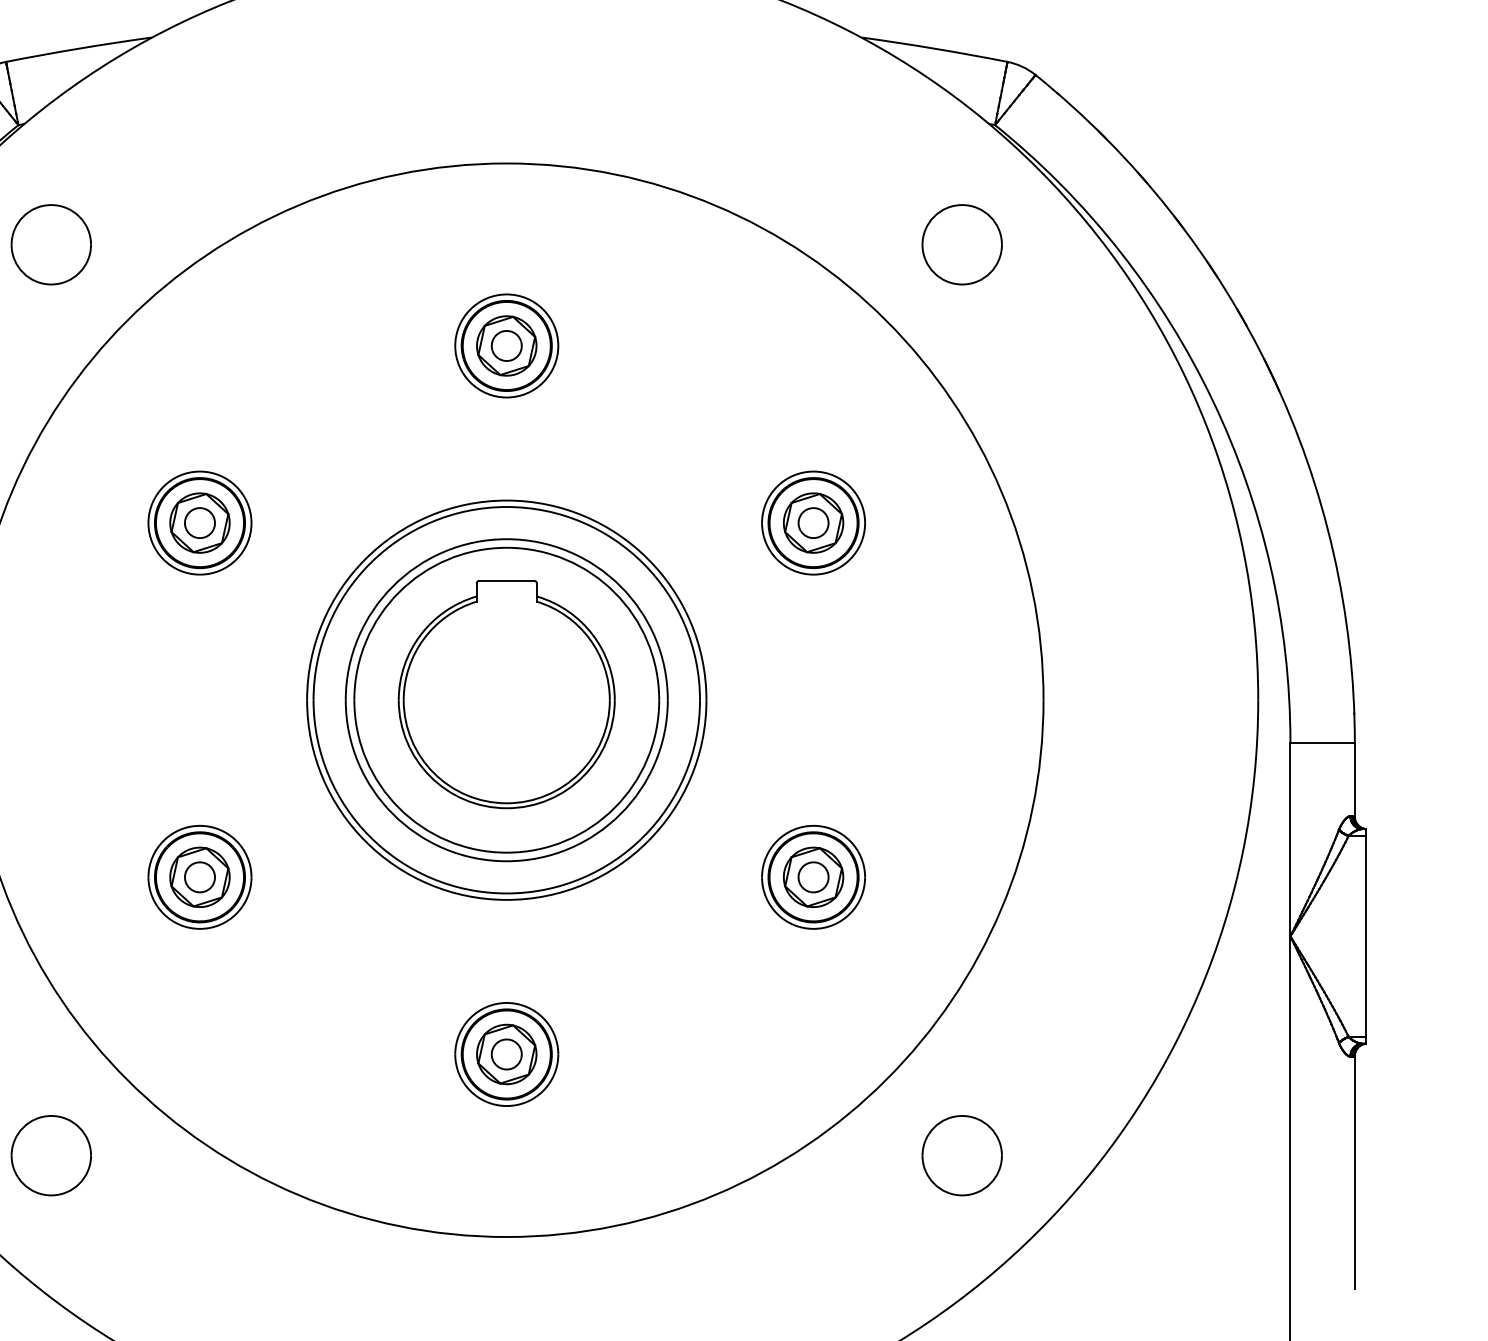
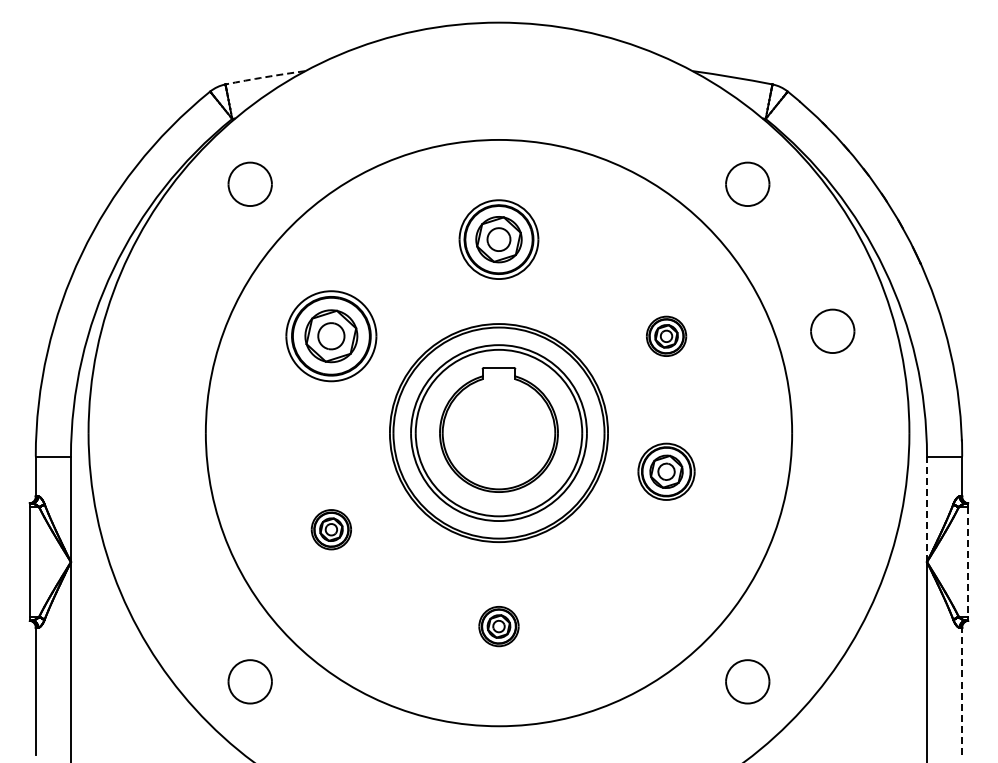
arc: (79, 49) -> (265, 77), solid -> dashed
part: (505, 345) -> (498, 239), size x1.4
part: (1117, 512) -> (832, 330), added
part: (200, 523) -> (331, 336), size x1.6
part: (813, 523) -> (666, 336), size x0.7
line: (1291, 840) -> (927, 509), solid -> dashed
part: (200, 876) -> (331, 529), size x0.7
part: (813, 876) -> (666, 471), moved
line: (1366, 937) -> (968, 562), solid -> dashed
part: (505, 1054) -> (498, 626), size x0.7
line: (1355, 1171) -> (962, 690), solid -> dashed

